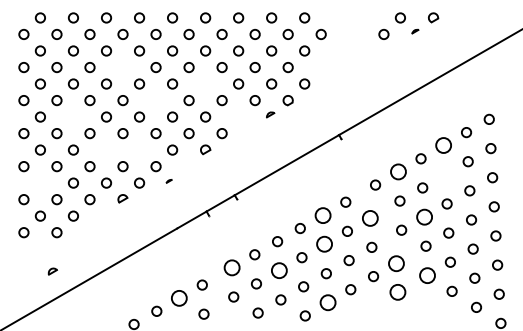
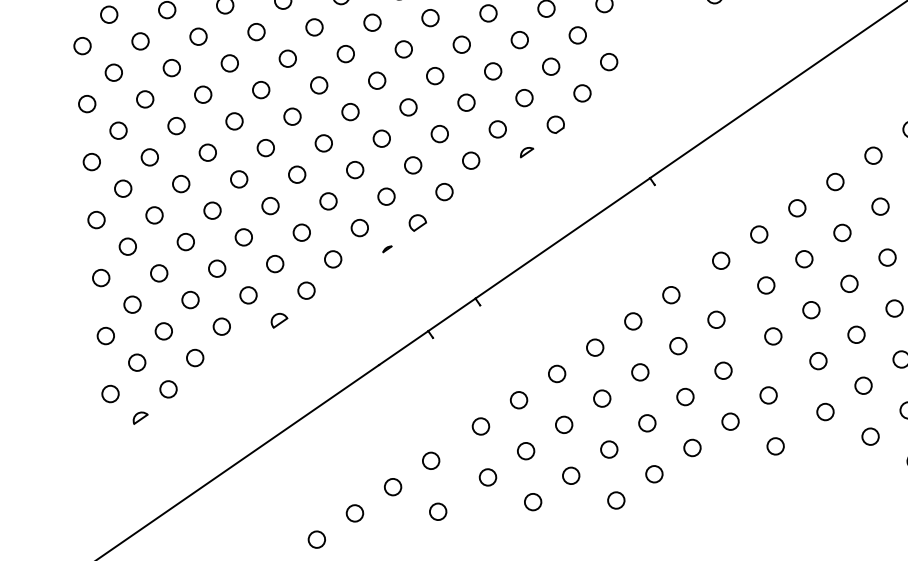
circle: (122, 67) -> (260, 90), added
circle: (320, 67) -> (607, 62), added
circle: (205, 83) -> (408, 106), added
circle: (155, 100) -> (322, 143), added
circle: (73, 116) -> (181, 183), added
circle: (238, 116) -> (470, 159), added
circle: (443, 145) -> (834, 181), size x0.62
circle: (106, 149) -> (243, 236), added
circle: (139, 149) -> (301, 231), added
circle: (397, 171) -> (757, 233), size x0.62
circle: (444, 174) -> (840, 232), added
part: (168, 181) -> (386, 249), moved
circle: (39, 182) -> (130, 303), added
circle: (322, 214) -> (632, 319), size x0.62
circle: (423, 216) -> (809, 309), size x0.62
circle: (369, 217) -> (715, 318), size x0.62
circle: (324, 244) -> (639, 372), size x0.62
circle: (395, 262) -> (767, 393), size x0.62
circle: (231, 267) -> (479, 425), size x0.62
circle: (278, 270) -> (562, 424), size x0.62
part: (52, 271) -> (139, 417), moved
circle: (427, 274) -> (824, 410), size x0.62
circle: (397, 292) -> (774, 446), size x0.62
circle: (179, 297) -> (392, 485), size x0.62
circle: (327, 302) -> (653, 473), size x0.62

